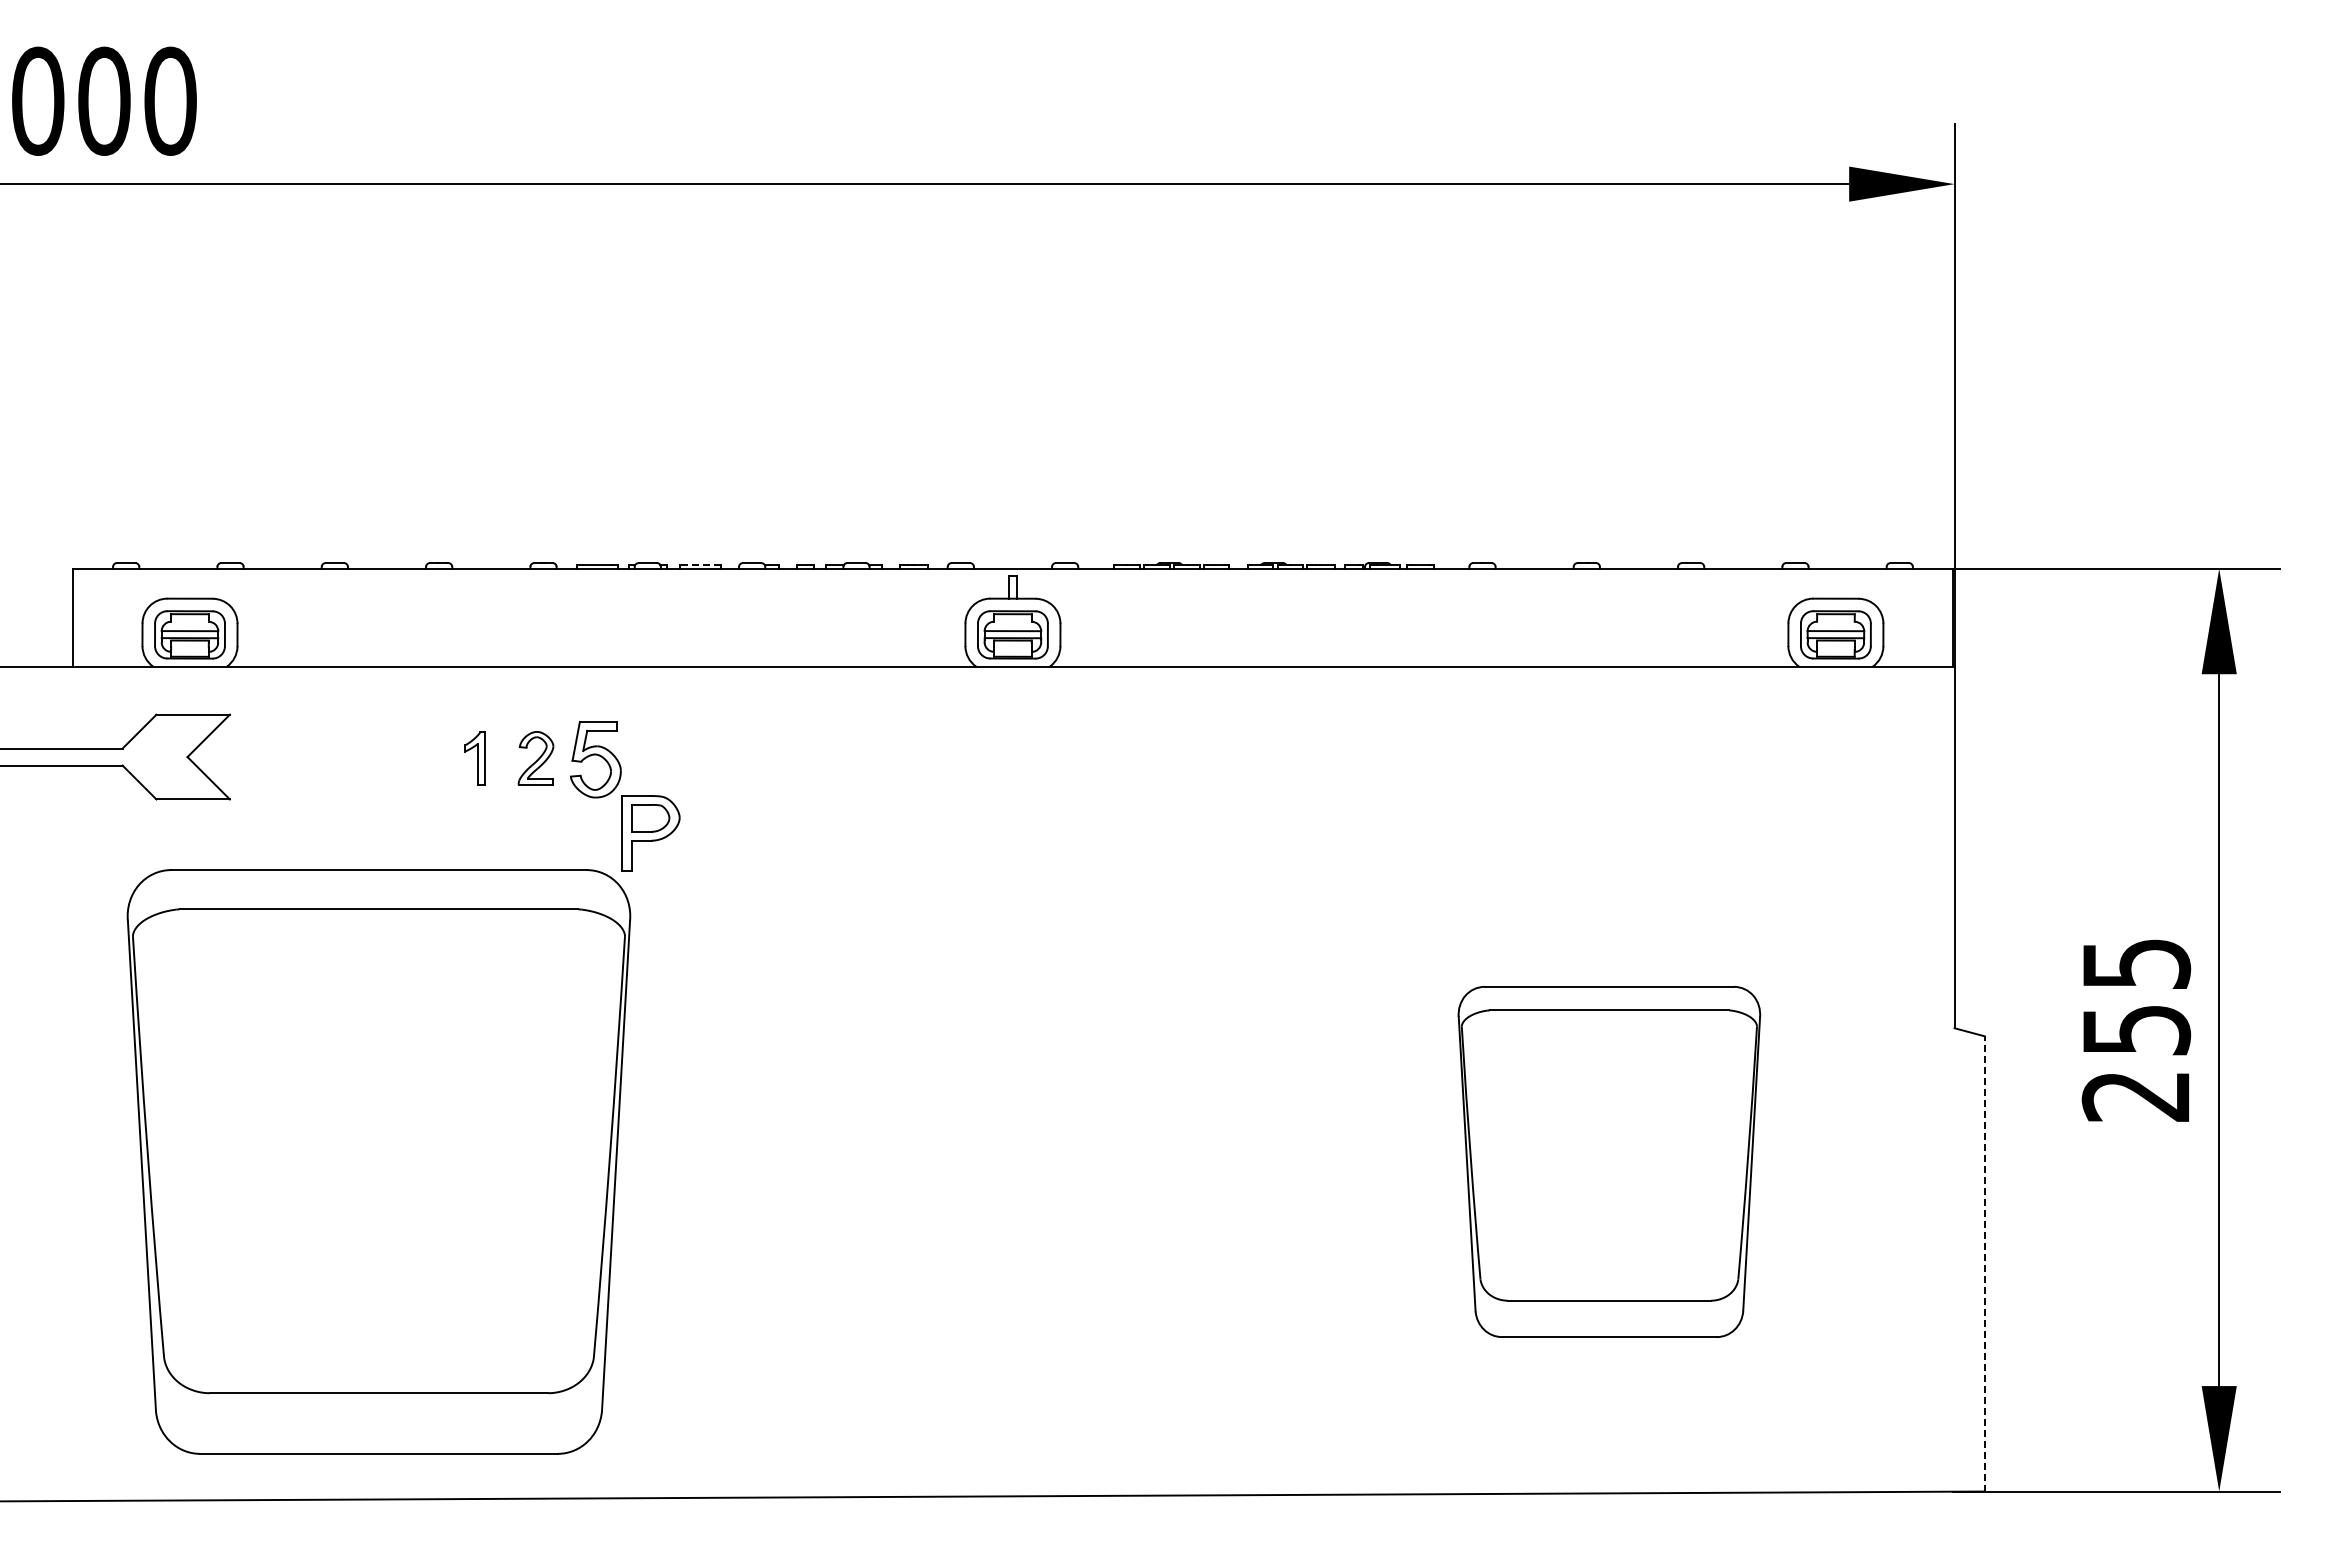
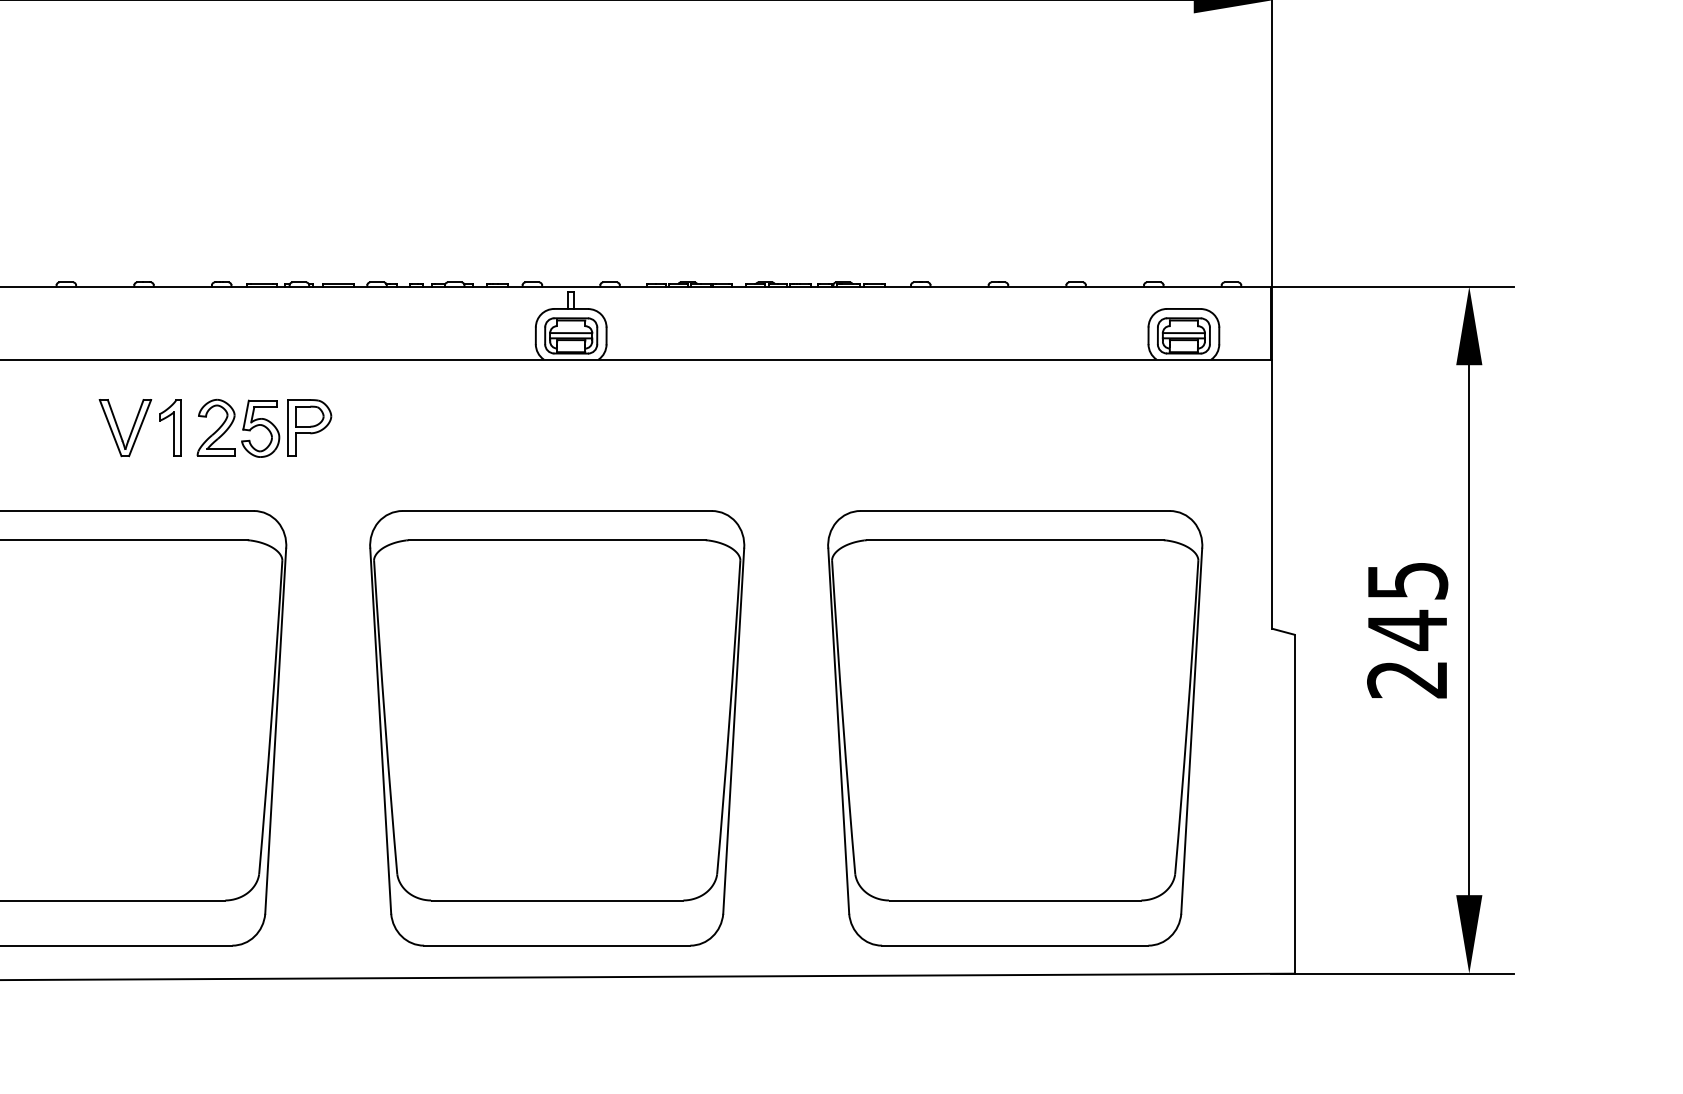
line: (699, 564) -> (337, 283), dashed -> solid
part: (535, 757) -> (215, 427), size x1.43
part: (474, 758) -> (170, 427), size x1.43
part: (406, 761) -> (119, 430), added
part: (650, 833) -> (309, 427), moved
text: (2137, 1030) -> (1408, 630), 255 -> 245
part: (994, 1161) -> (557, 727), added
part: (1609, 1161) -> (1015, 727), size x1.67
line: (1984, 1263) -> (1294, 803), dashed -> solid

